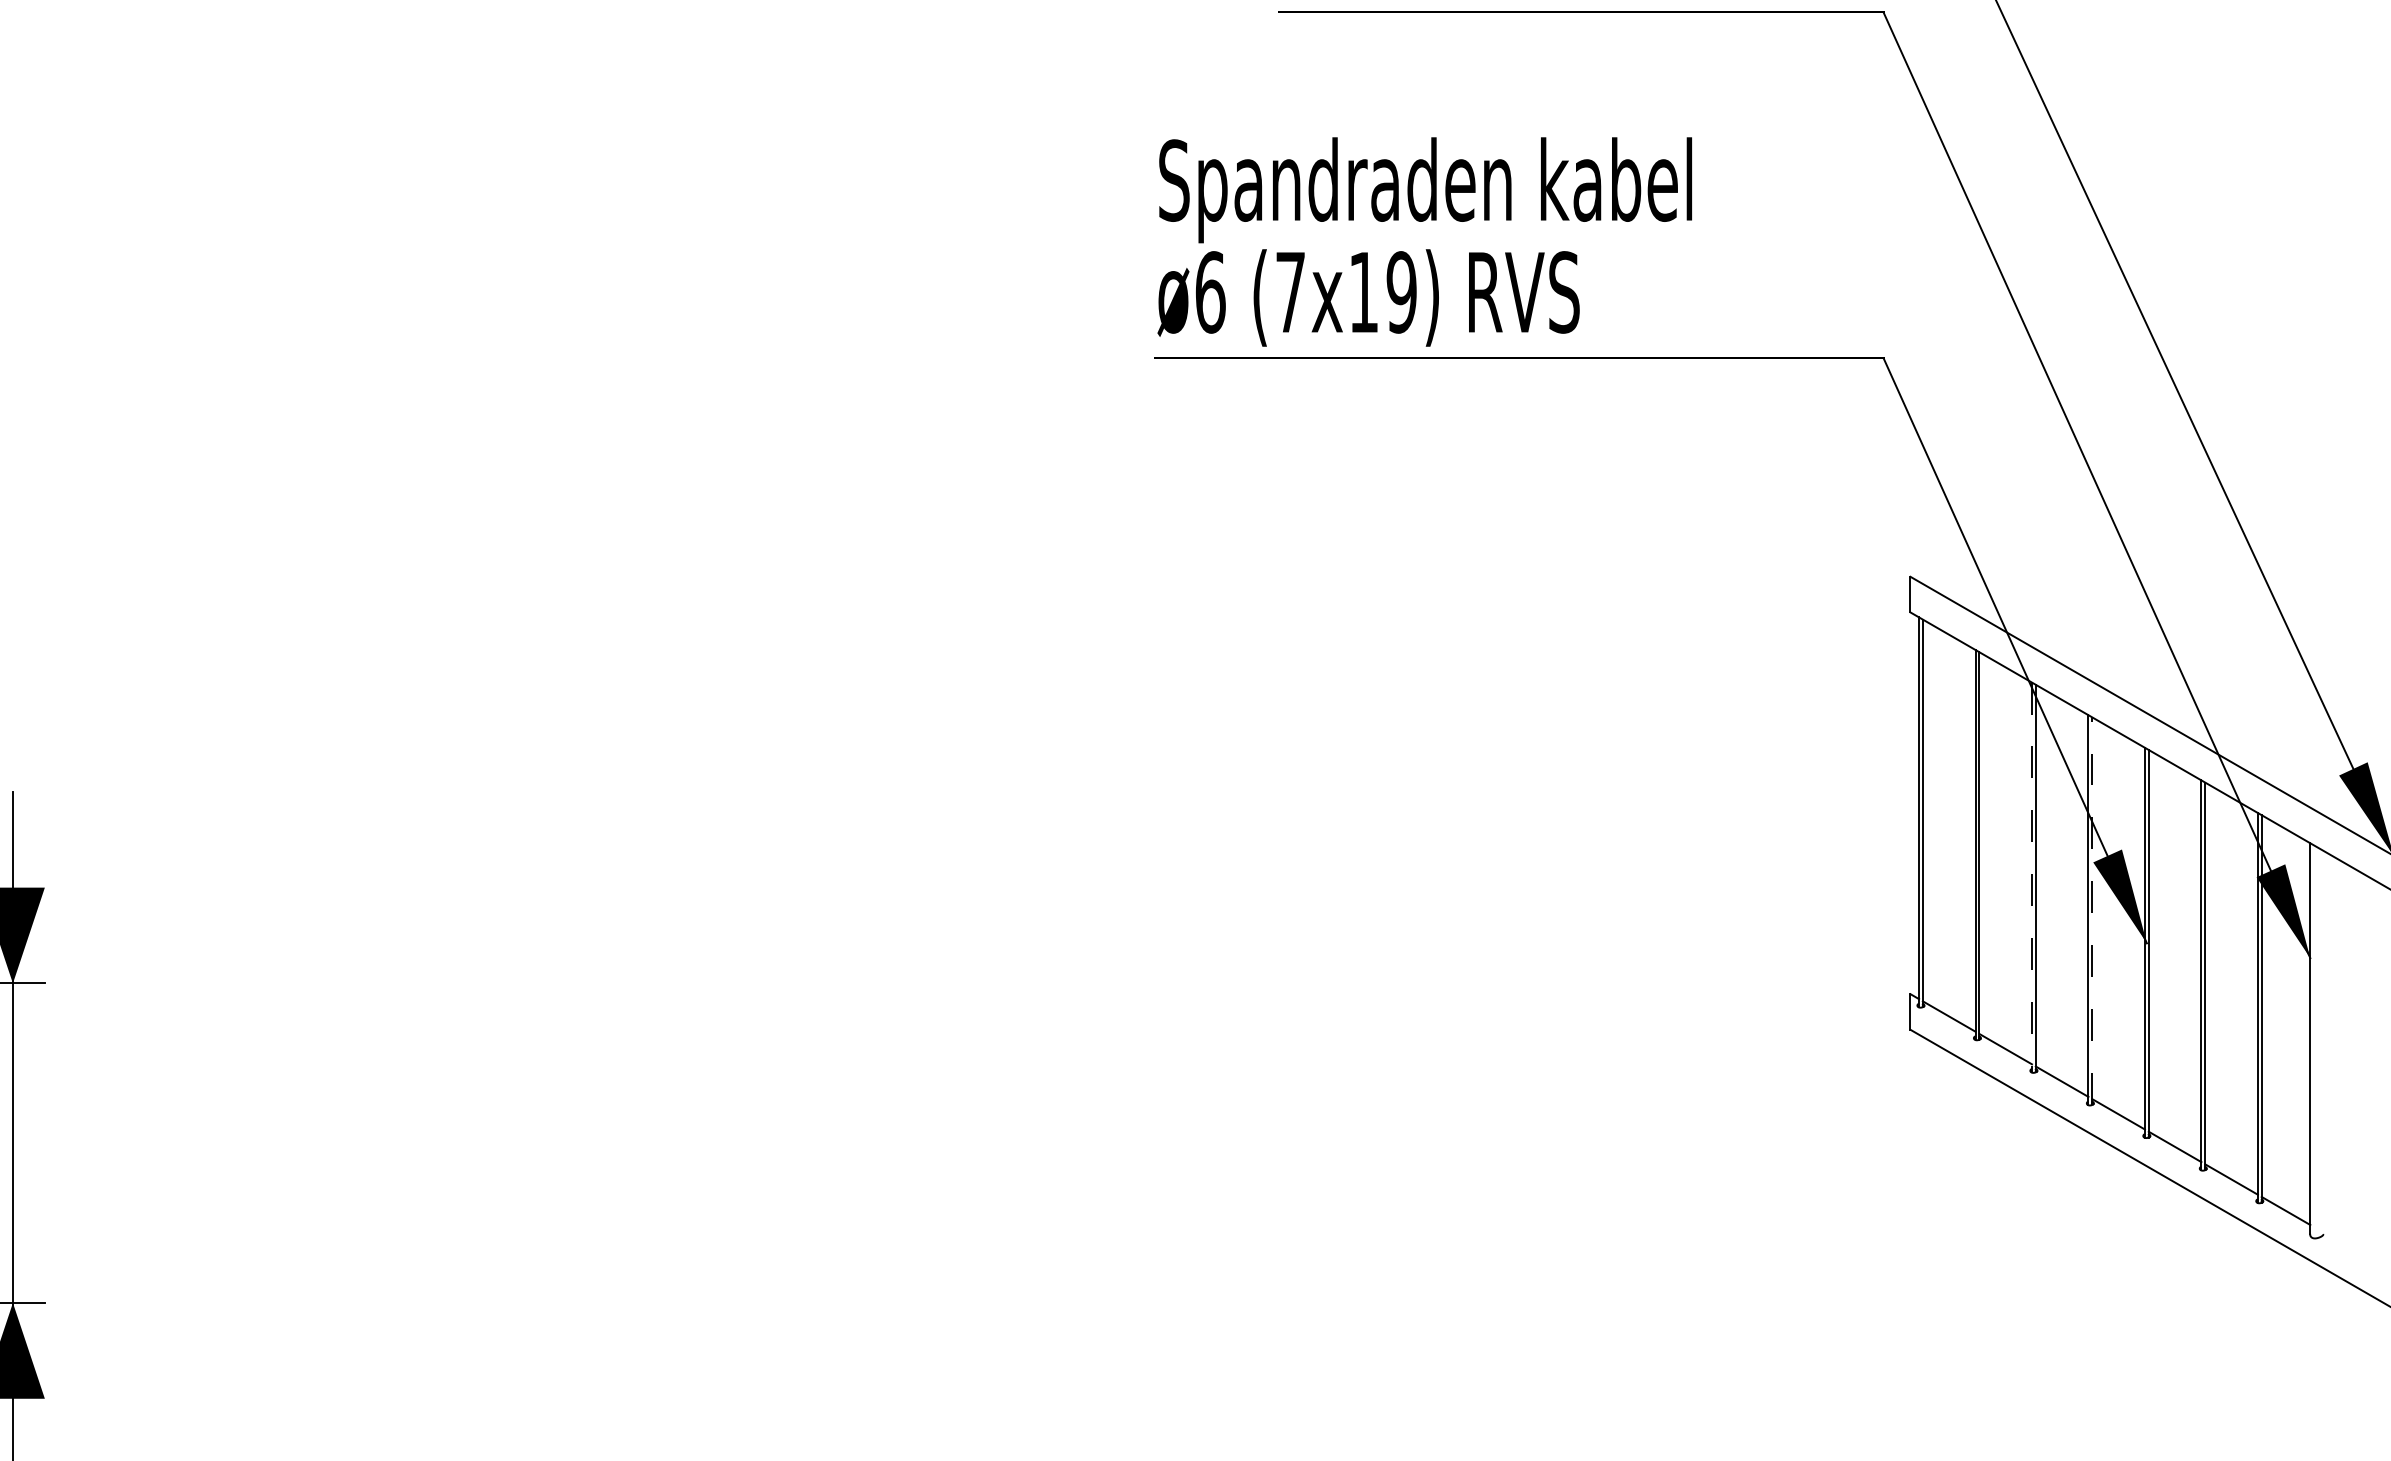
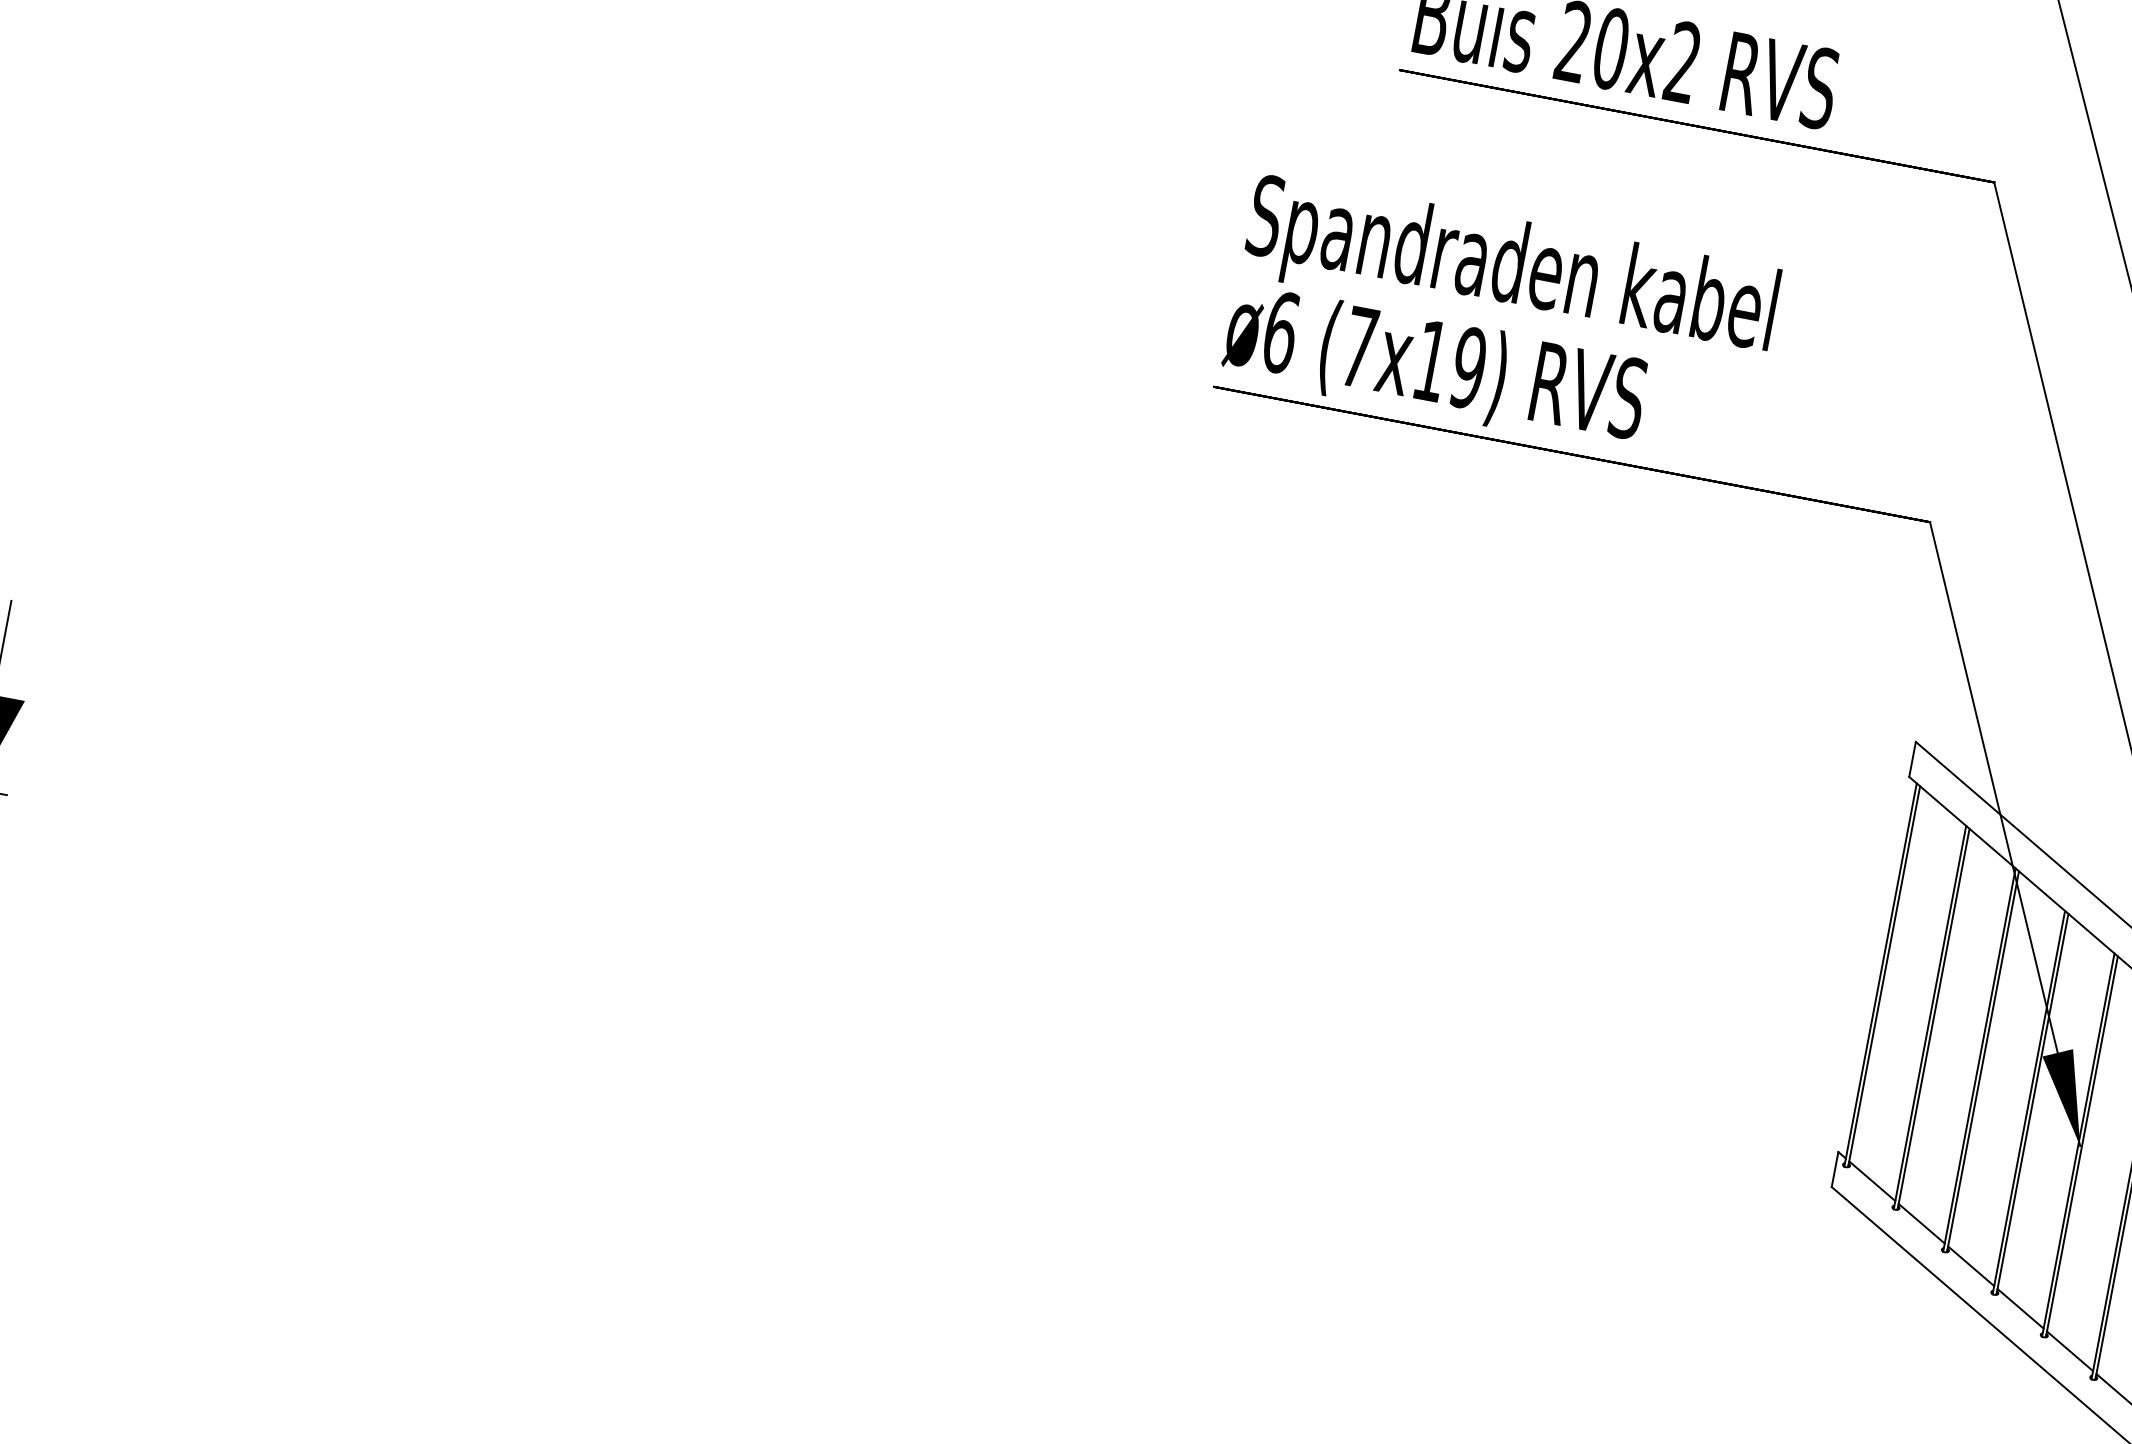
line: (2031, 878) -> (1978, 1060), dashed -> solid
line: (2092, 911) -> (2032, 1104), dashed -> solid

